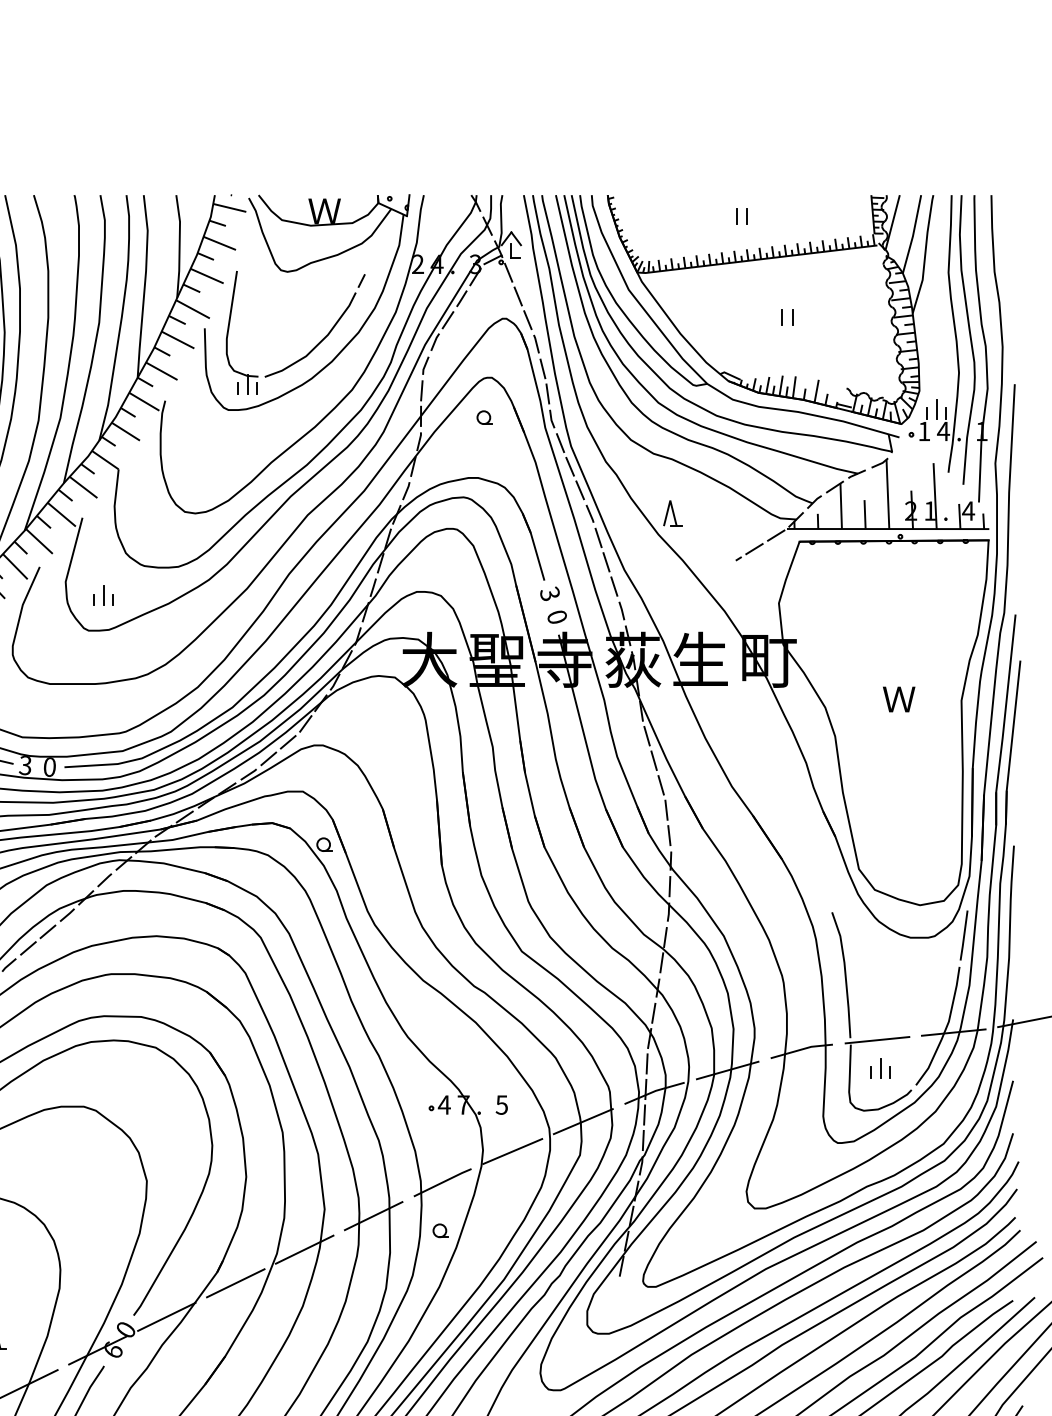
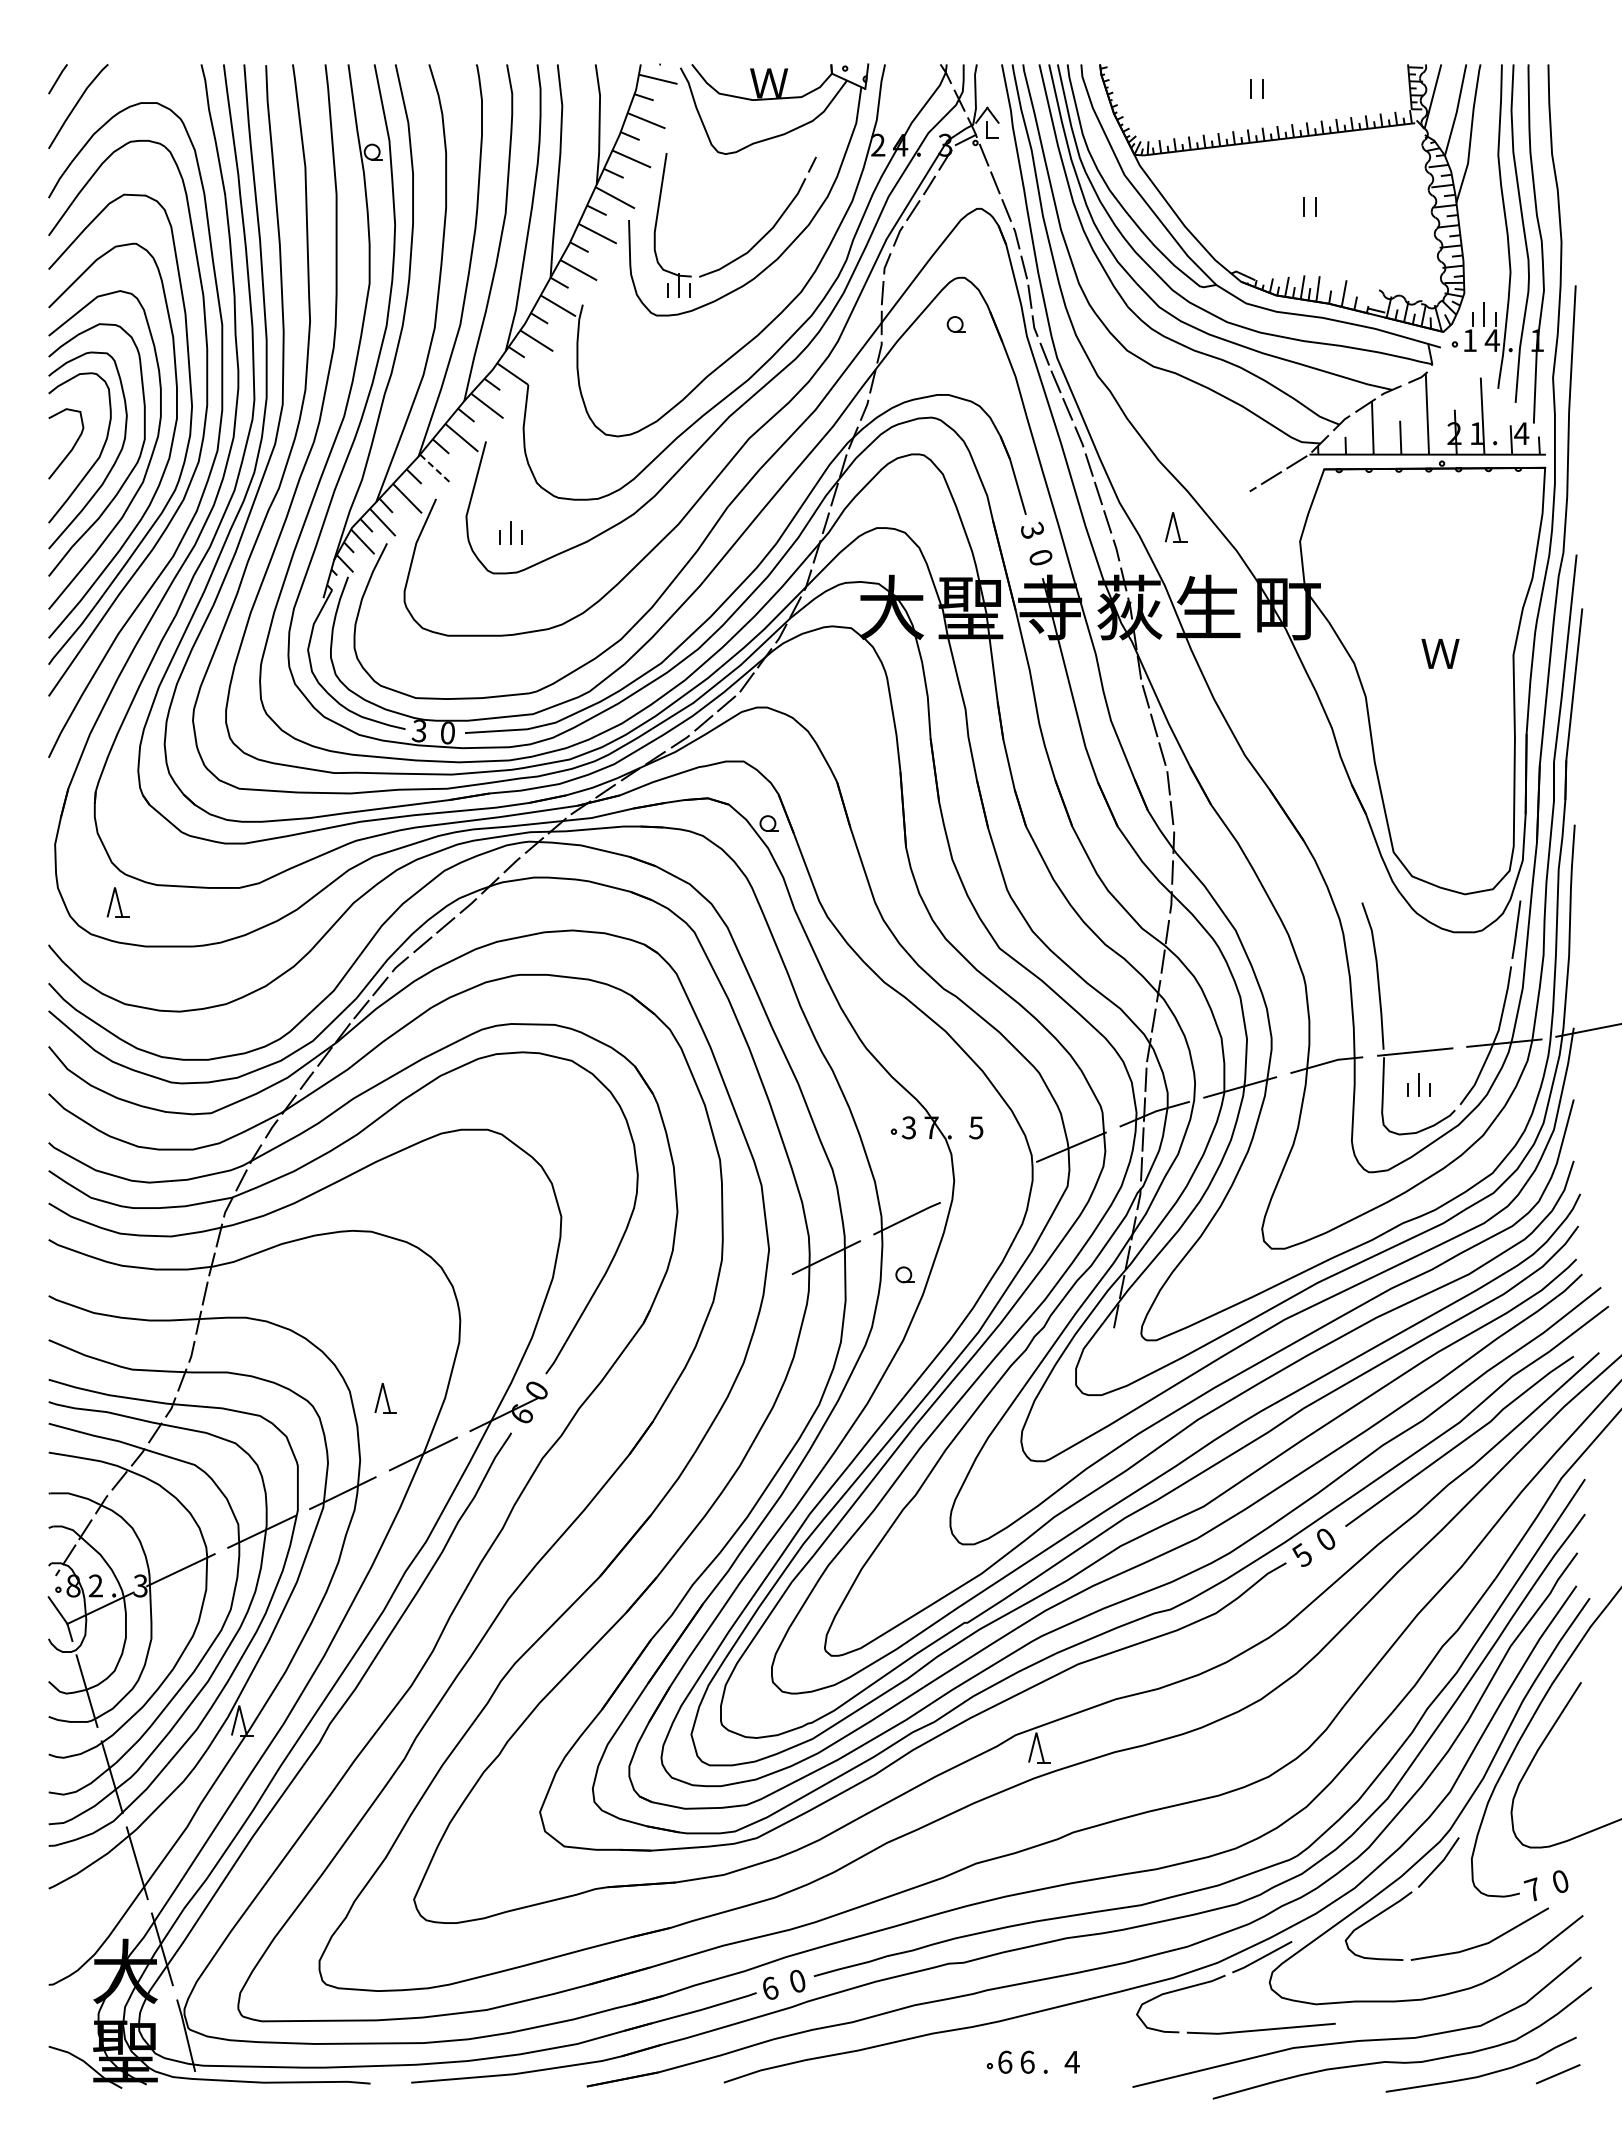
part: (672, 513) -> (1175, 527), moved
line: (40, 541) -> (436, 469), solid -> dashed
text: (443, 1104) -> (908, 1127), 4 -> 3
line: (512, 1150) -> (988, 1181), removed
line: (304, 1249) -> (745, 1296), removed
line: (235, 1282) -> (664, 1335), removed
line: (166, 1316) -> (584, 1375), removed

